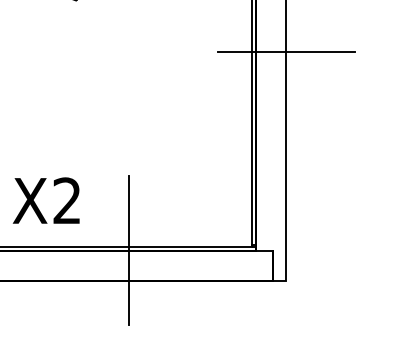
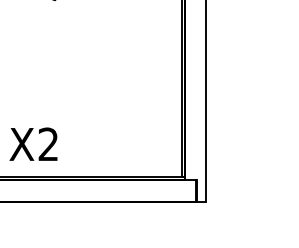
line: (285, 52) -> (205, 37), removed
line: (128, 249) -> (92, 179), removed

